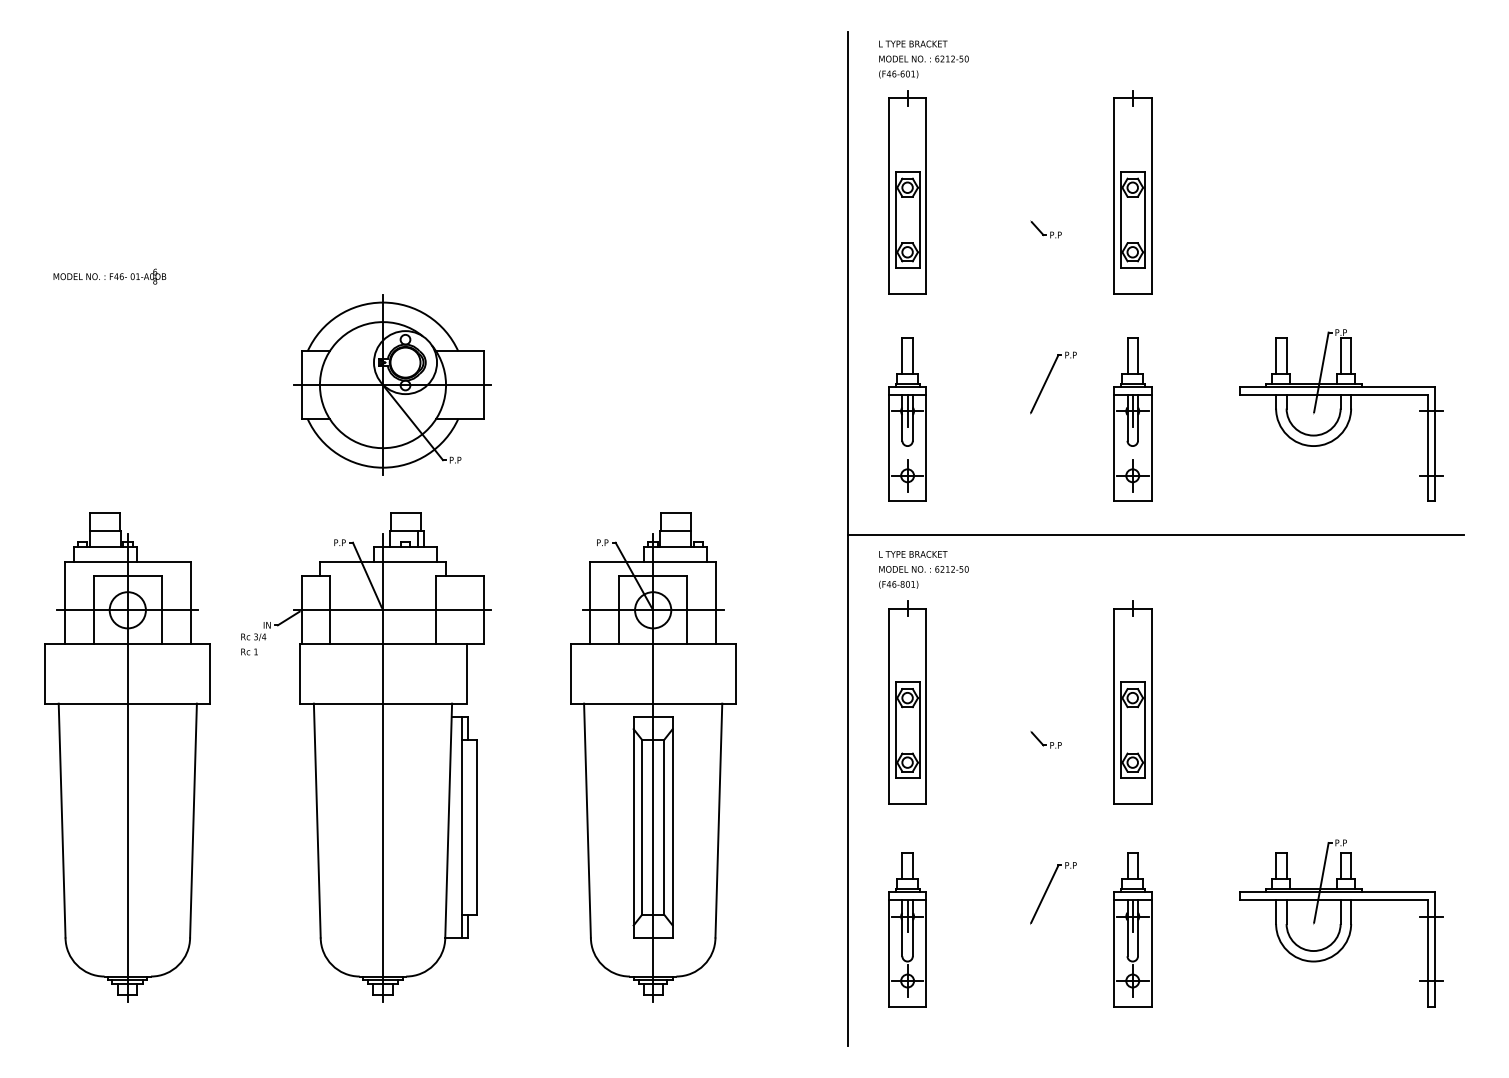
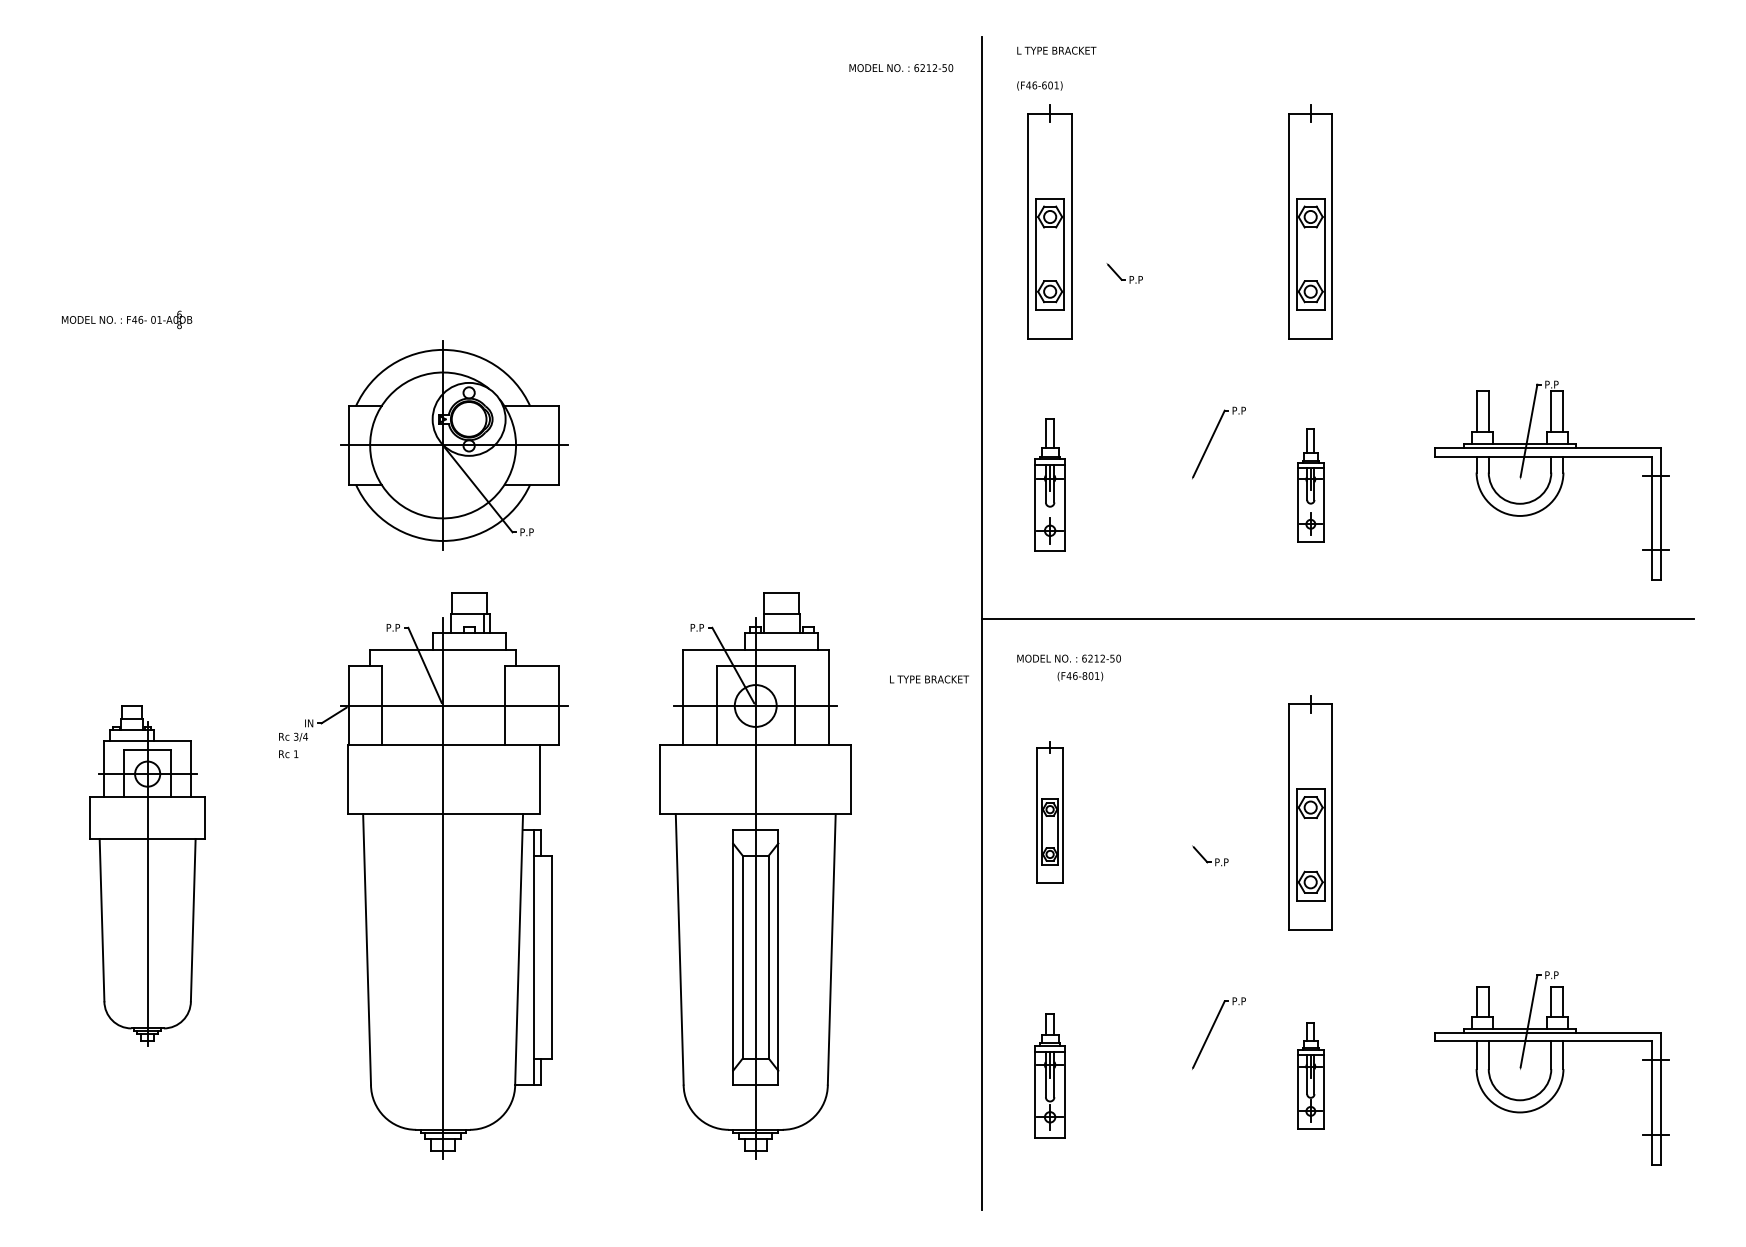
text: (923, 58) -> (900, 67), moved
part: (1045, 229) -> (1124, 273), moved
part: (907, 419) -> (1050, 485), size x0.7
part: (1132, 419) -> (1310, 485), size x0.6
text: (913, 554) -> (929, 679), moved
text: (898, 584) -> (1080, 676), moved
part: (907, 702) -> (1050, 812), size x0.6
part: (127, 757) -> (147, 876), size x0.6
part: (907, 929) -> (1050, 1075), size x0.7
part: (1132, 929) -> (1310, 1075), size x0.6

